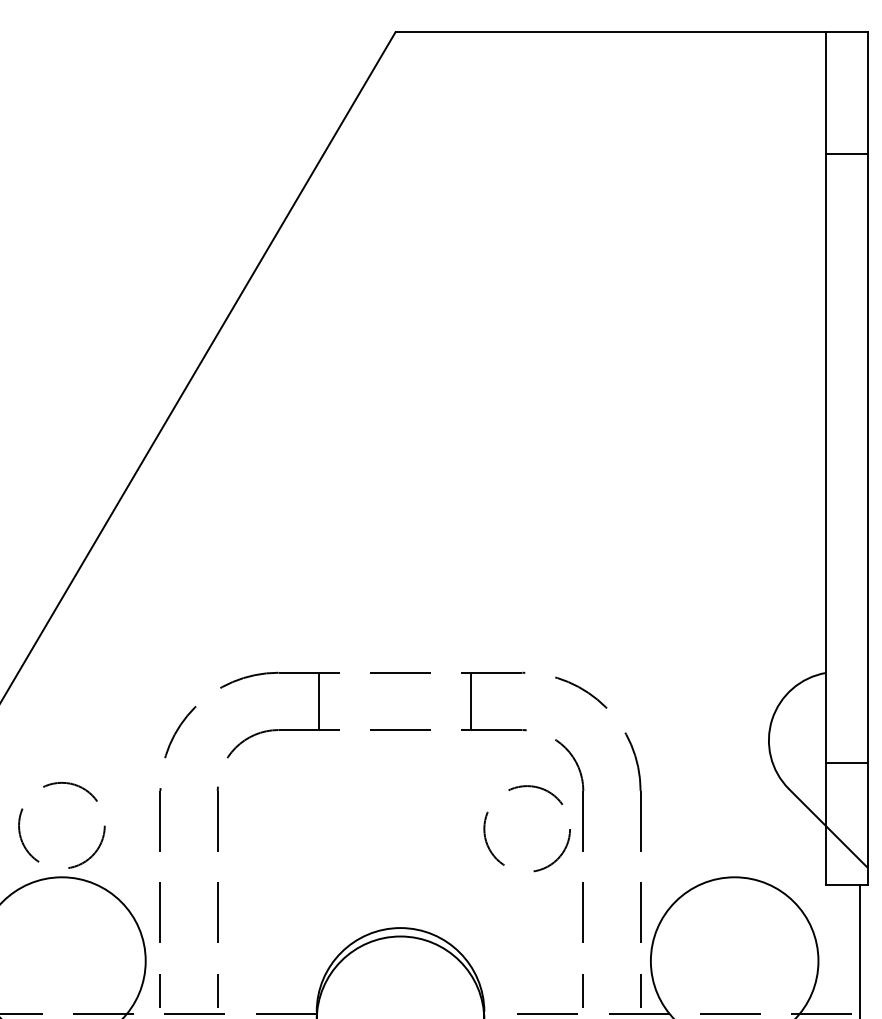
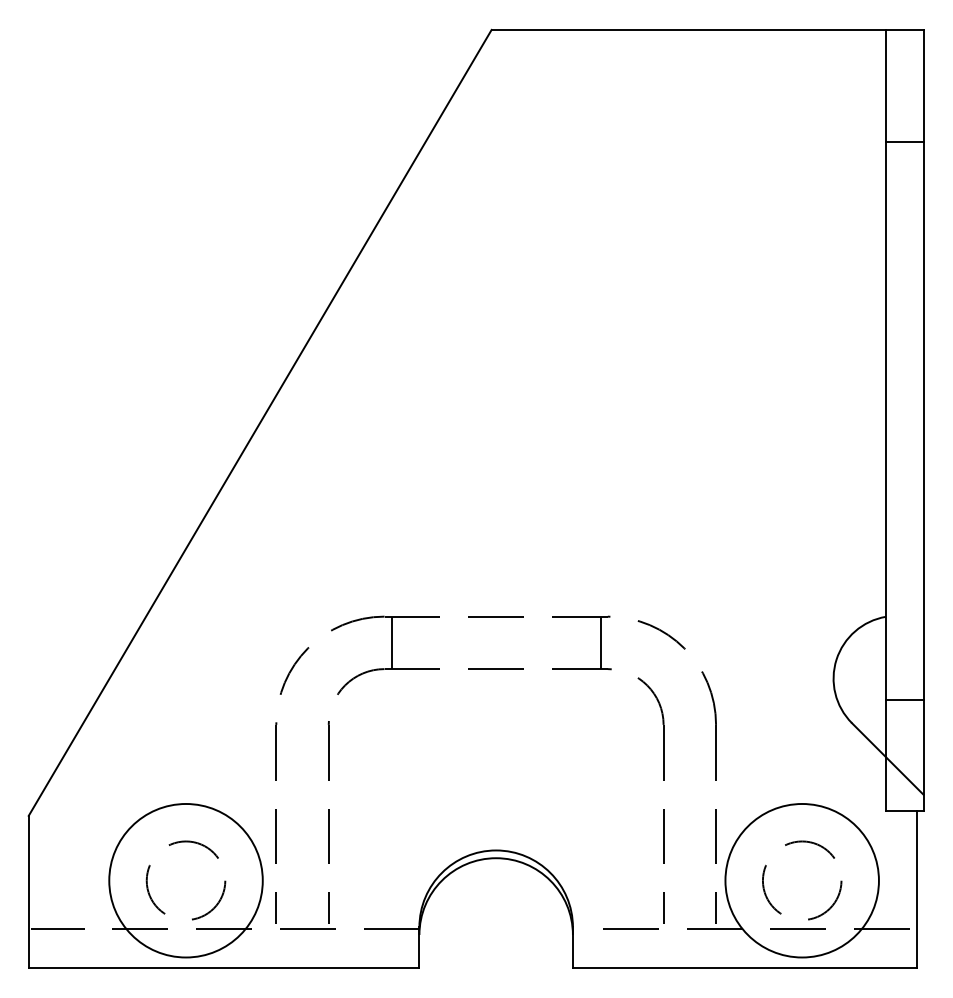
line: (319, 700) -> (391, 642), moved
line: (470, 700) -> (600, 642), moved
circle: (61, 825) -> (185, 880), moved
circle: (527, 828) -> (802, 880), moved

